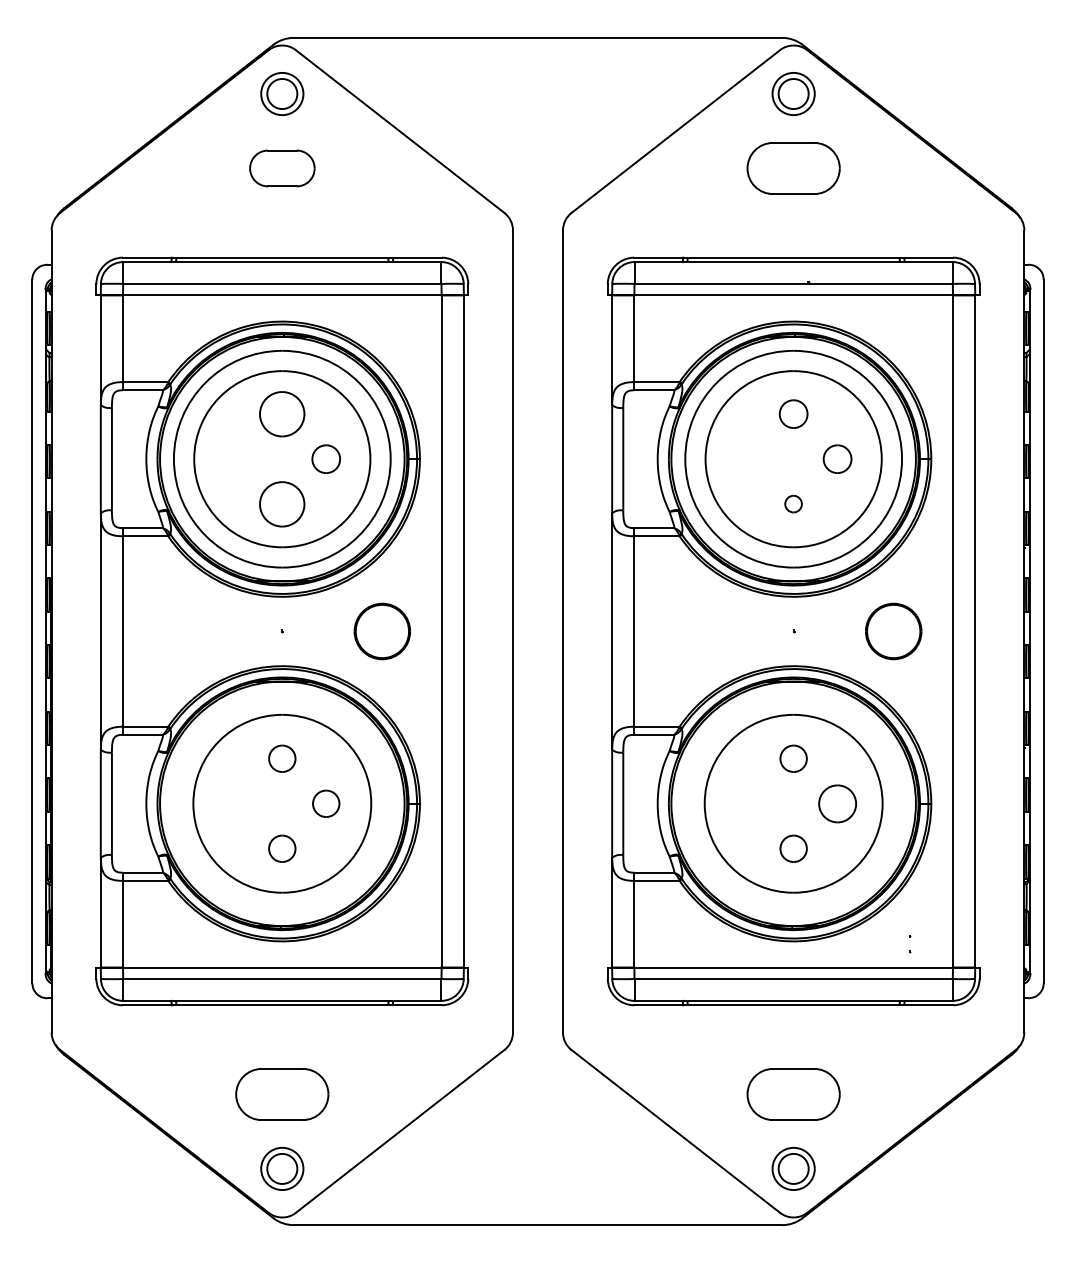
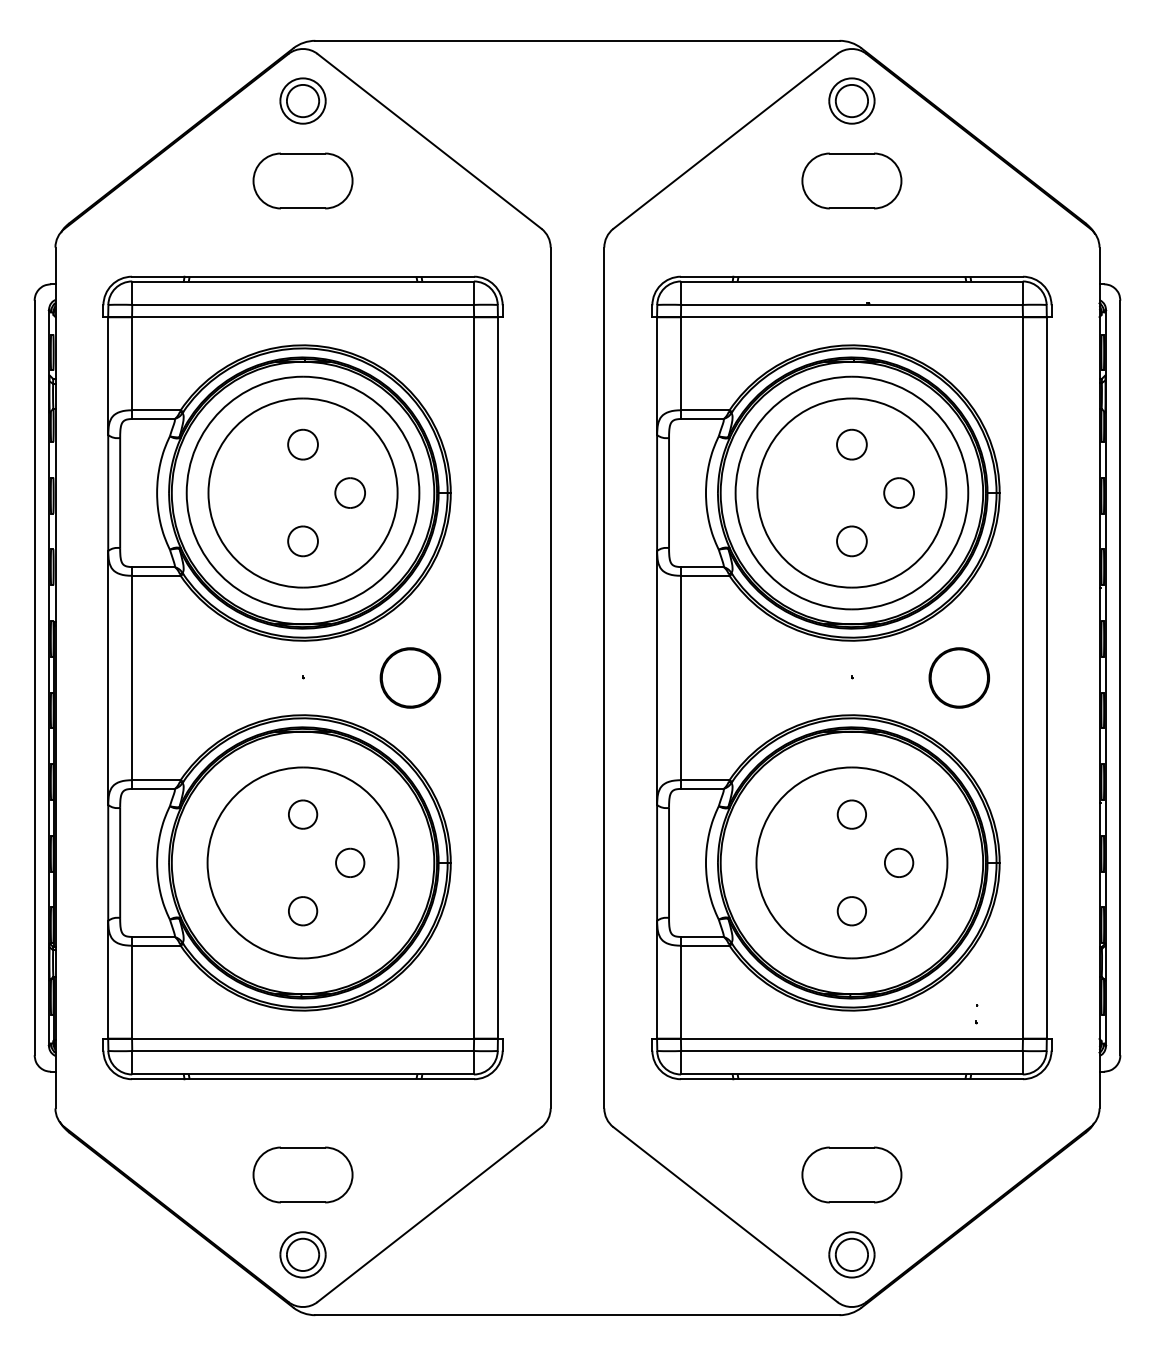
part: (282, 168) -> (303, 181), size x1.43
part: (282, 413) -> (303, 443), size x0.62
part: (282, 503) -> (303, 540), size x0.62
part: (793, 503) -> (851, 540), size x1.67
part: (837, 803) -> (898, 862), size x0.71

